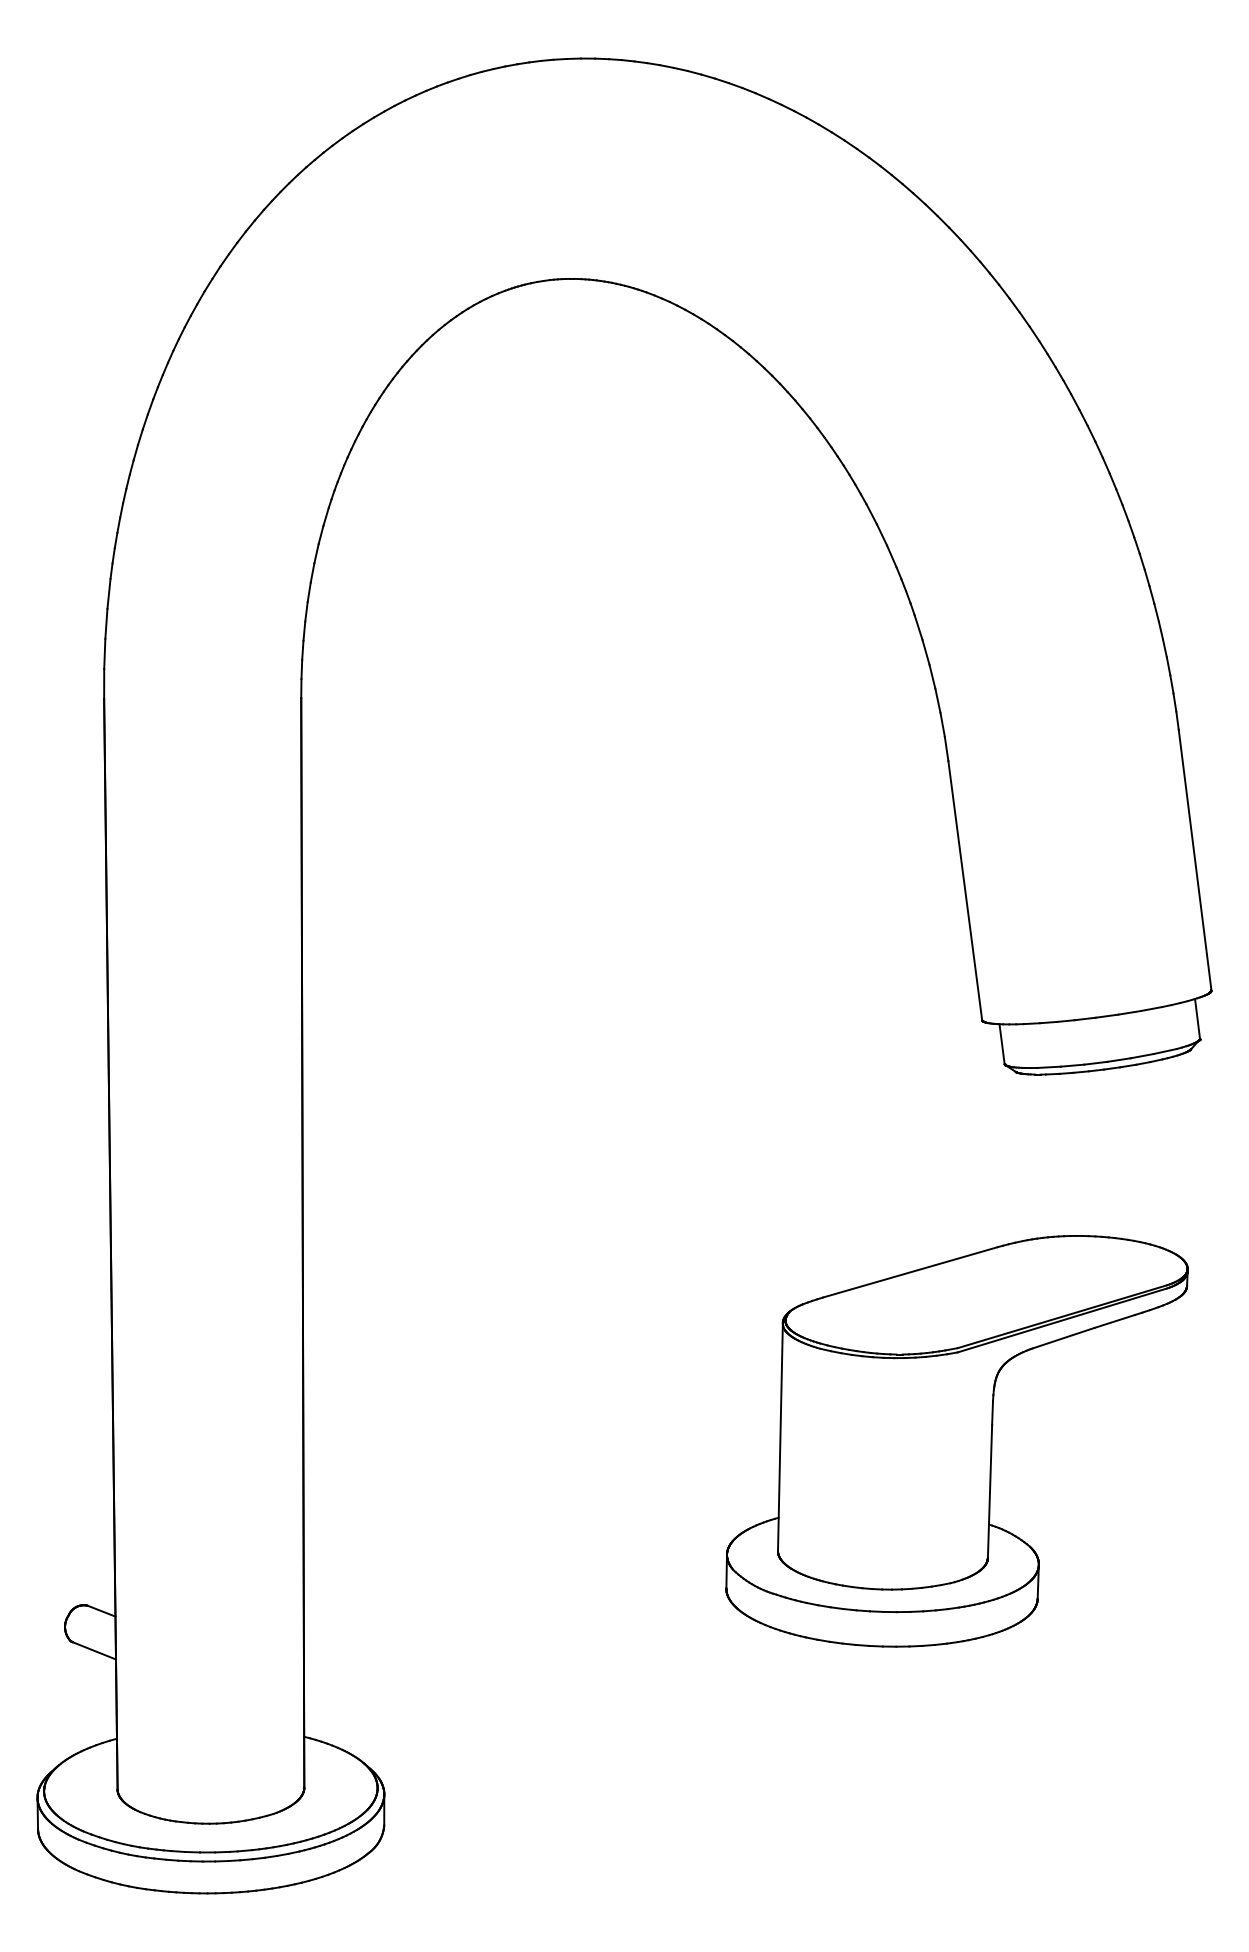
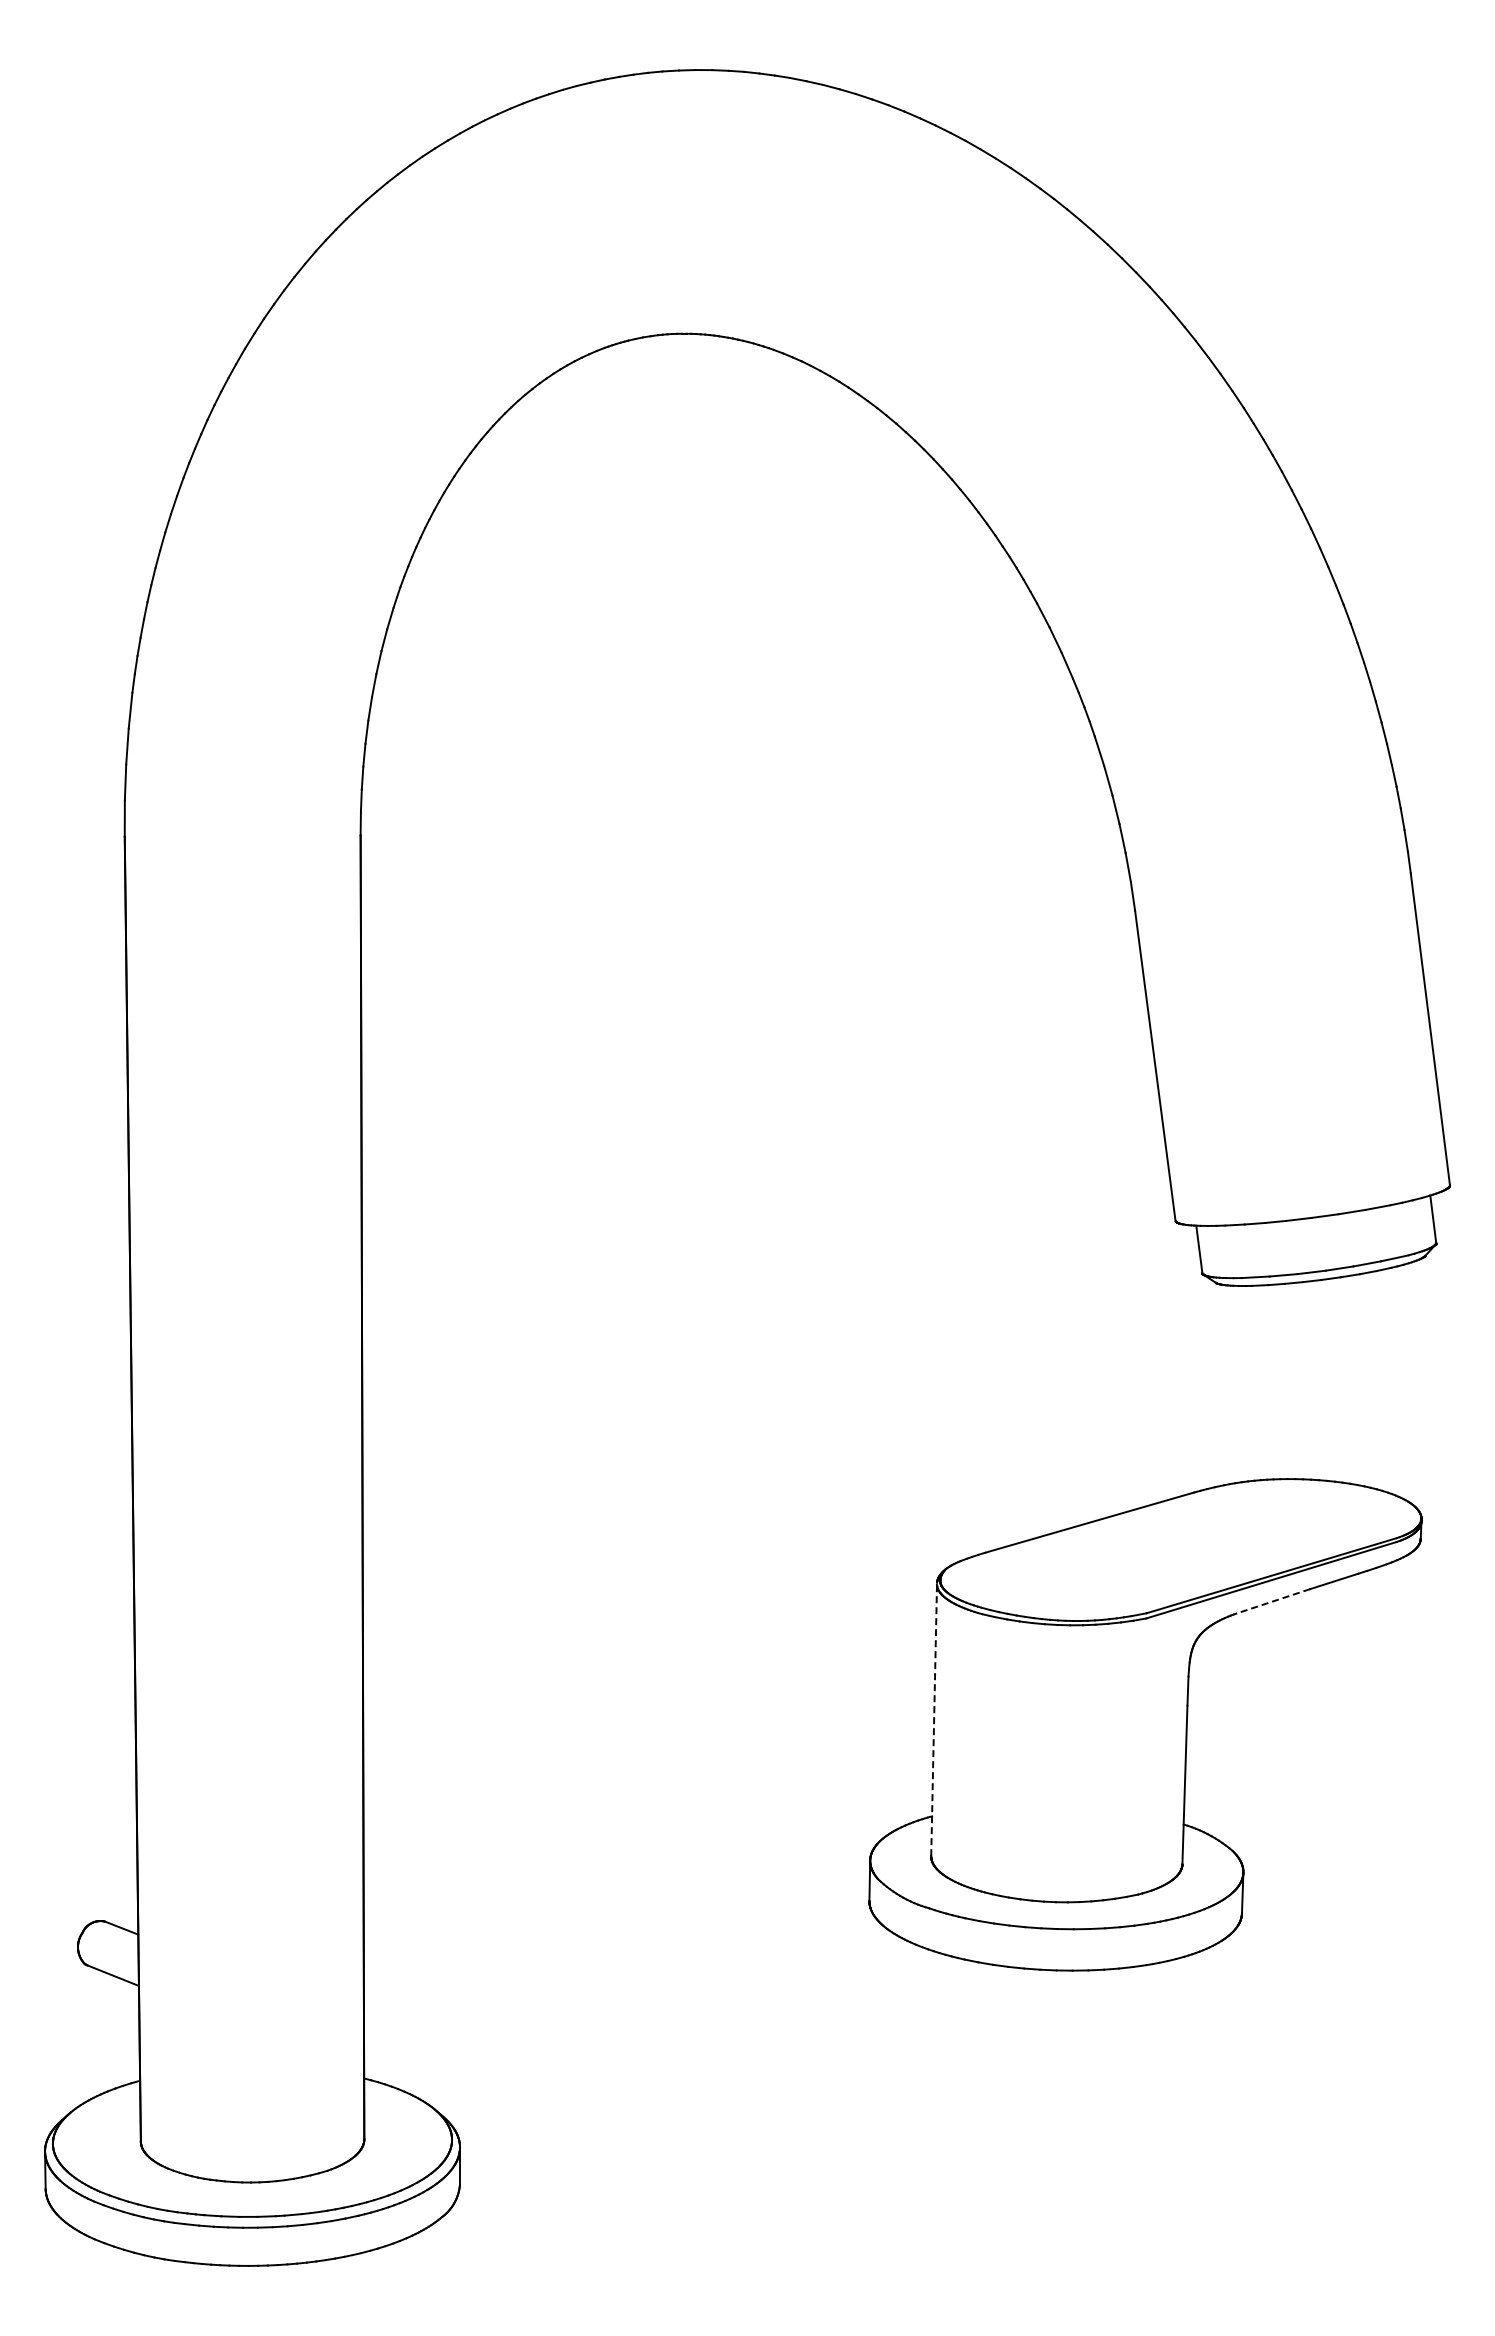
line: (1064, 1338) -> (1273, 1601), solid -> dashed
line: (780, 1436) -> (934, 1719), solid -> dashed

